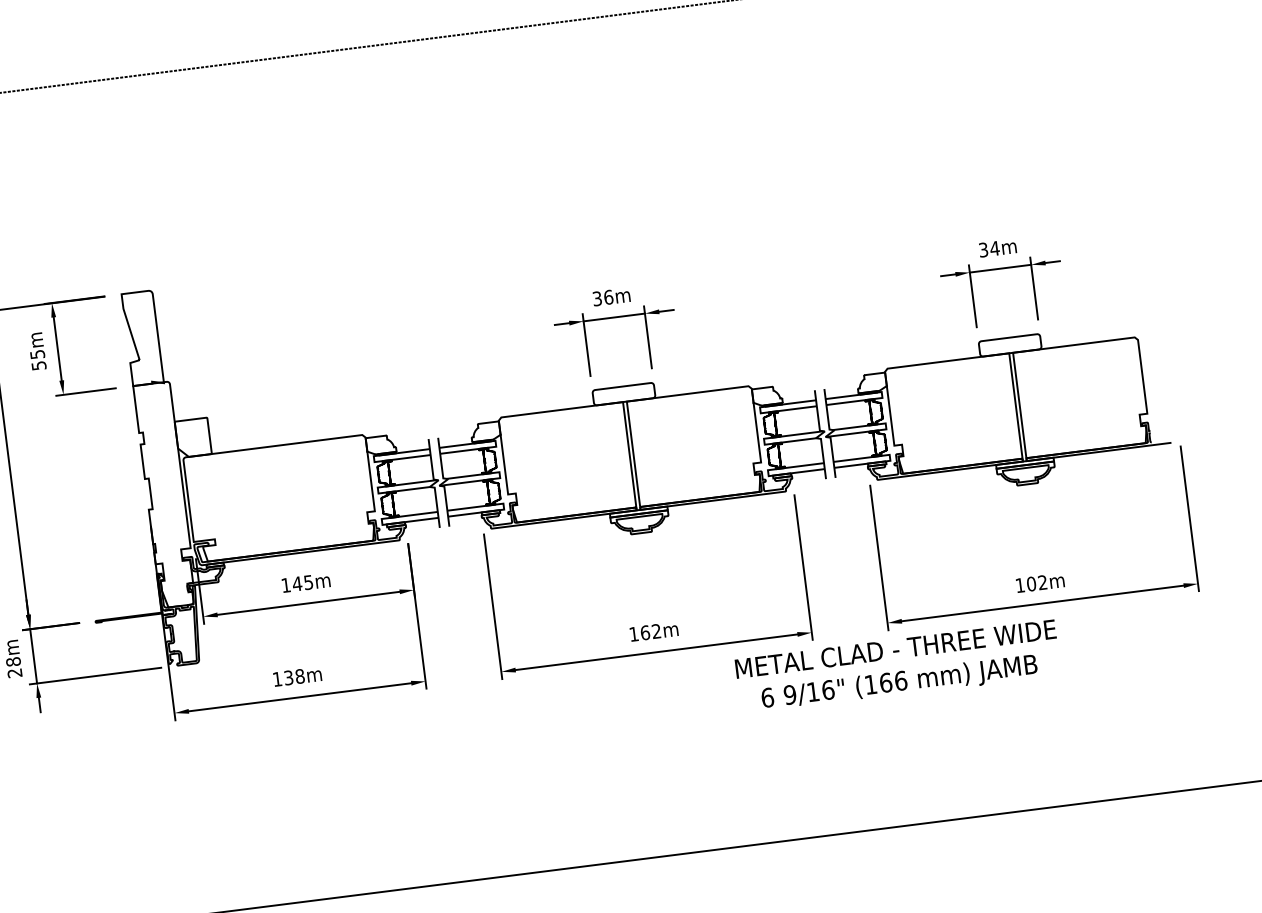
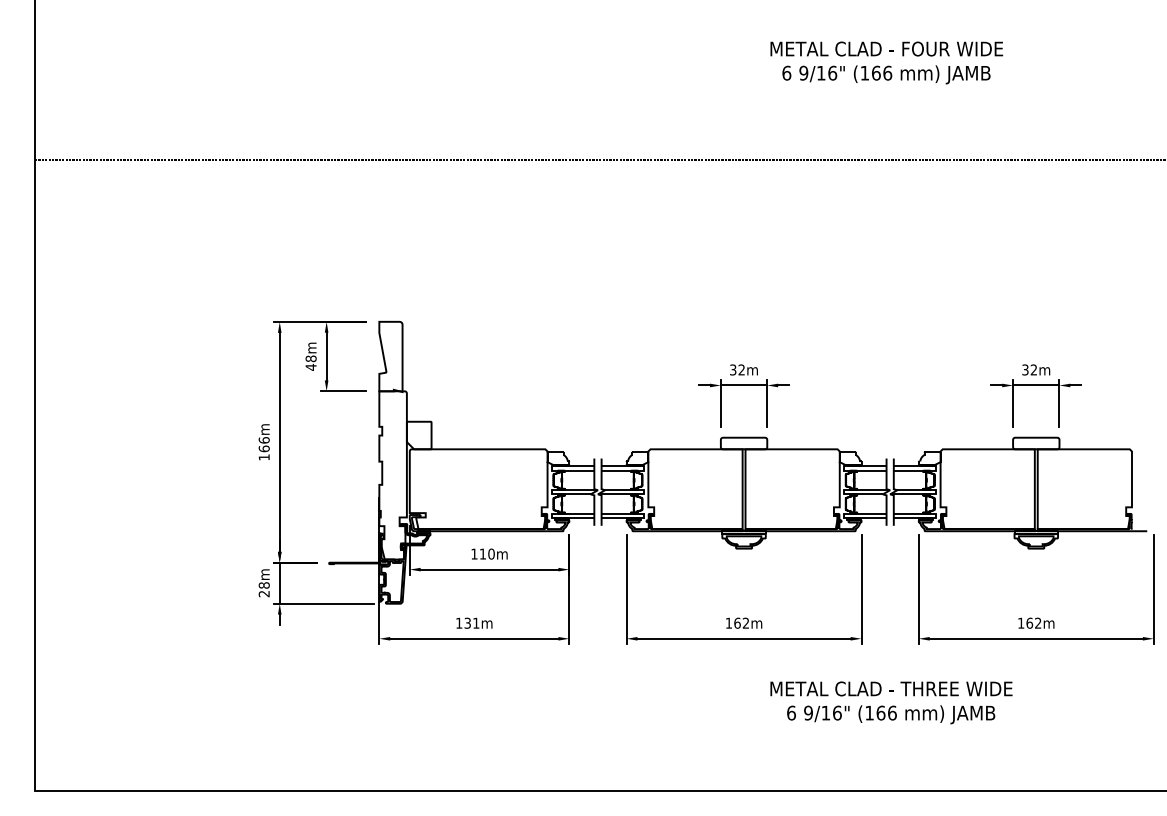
text: (994, 248) -> (1033, 369), 34m -> 32m
text: (608, 296) -> (741, 369), 36m -> 32m
text: (37, 359) -> (310, 362), 55m -> 48m
text: (301, 582) -> (486, 553), 145m -> 110m
text: (1031, 583) -> (1029, 622), 102m -> 162m
text: (898, 667) -> (891, 702), moved
text: (300, 675) -> (476, 622), 138m -> 131m

